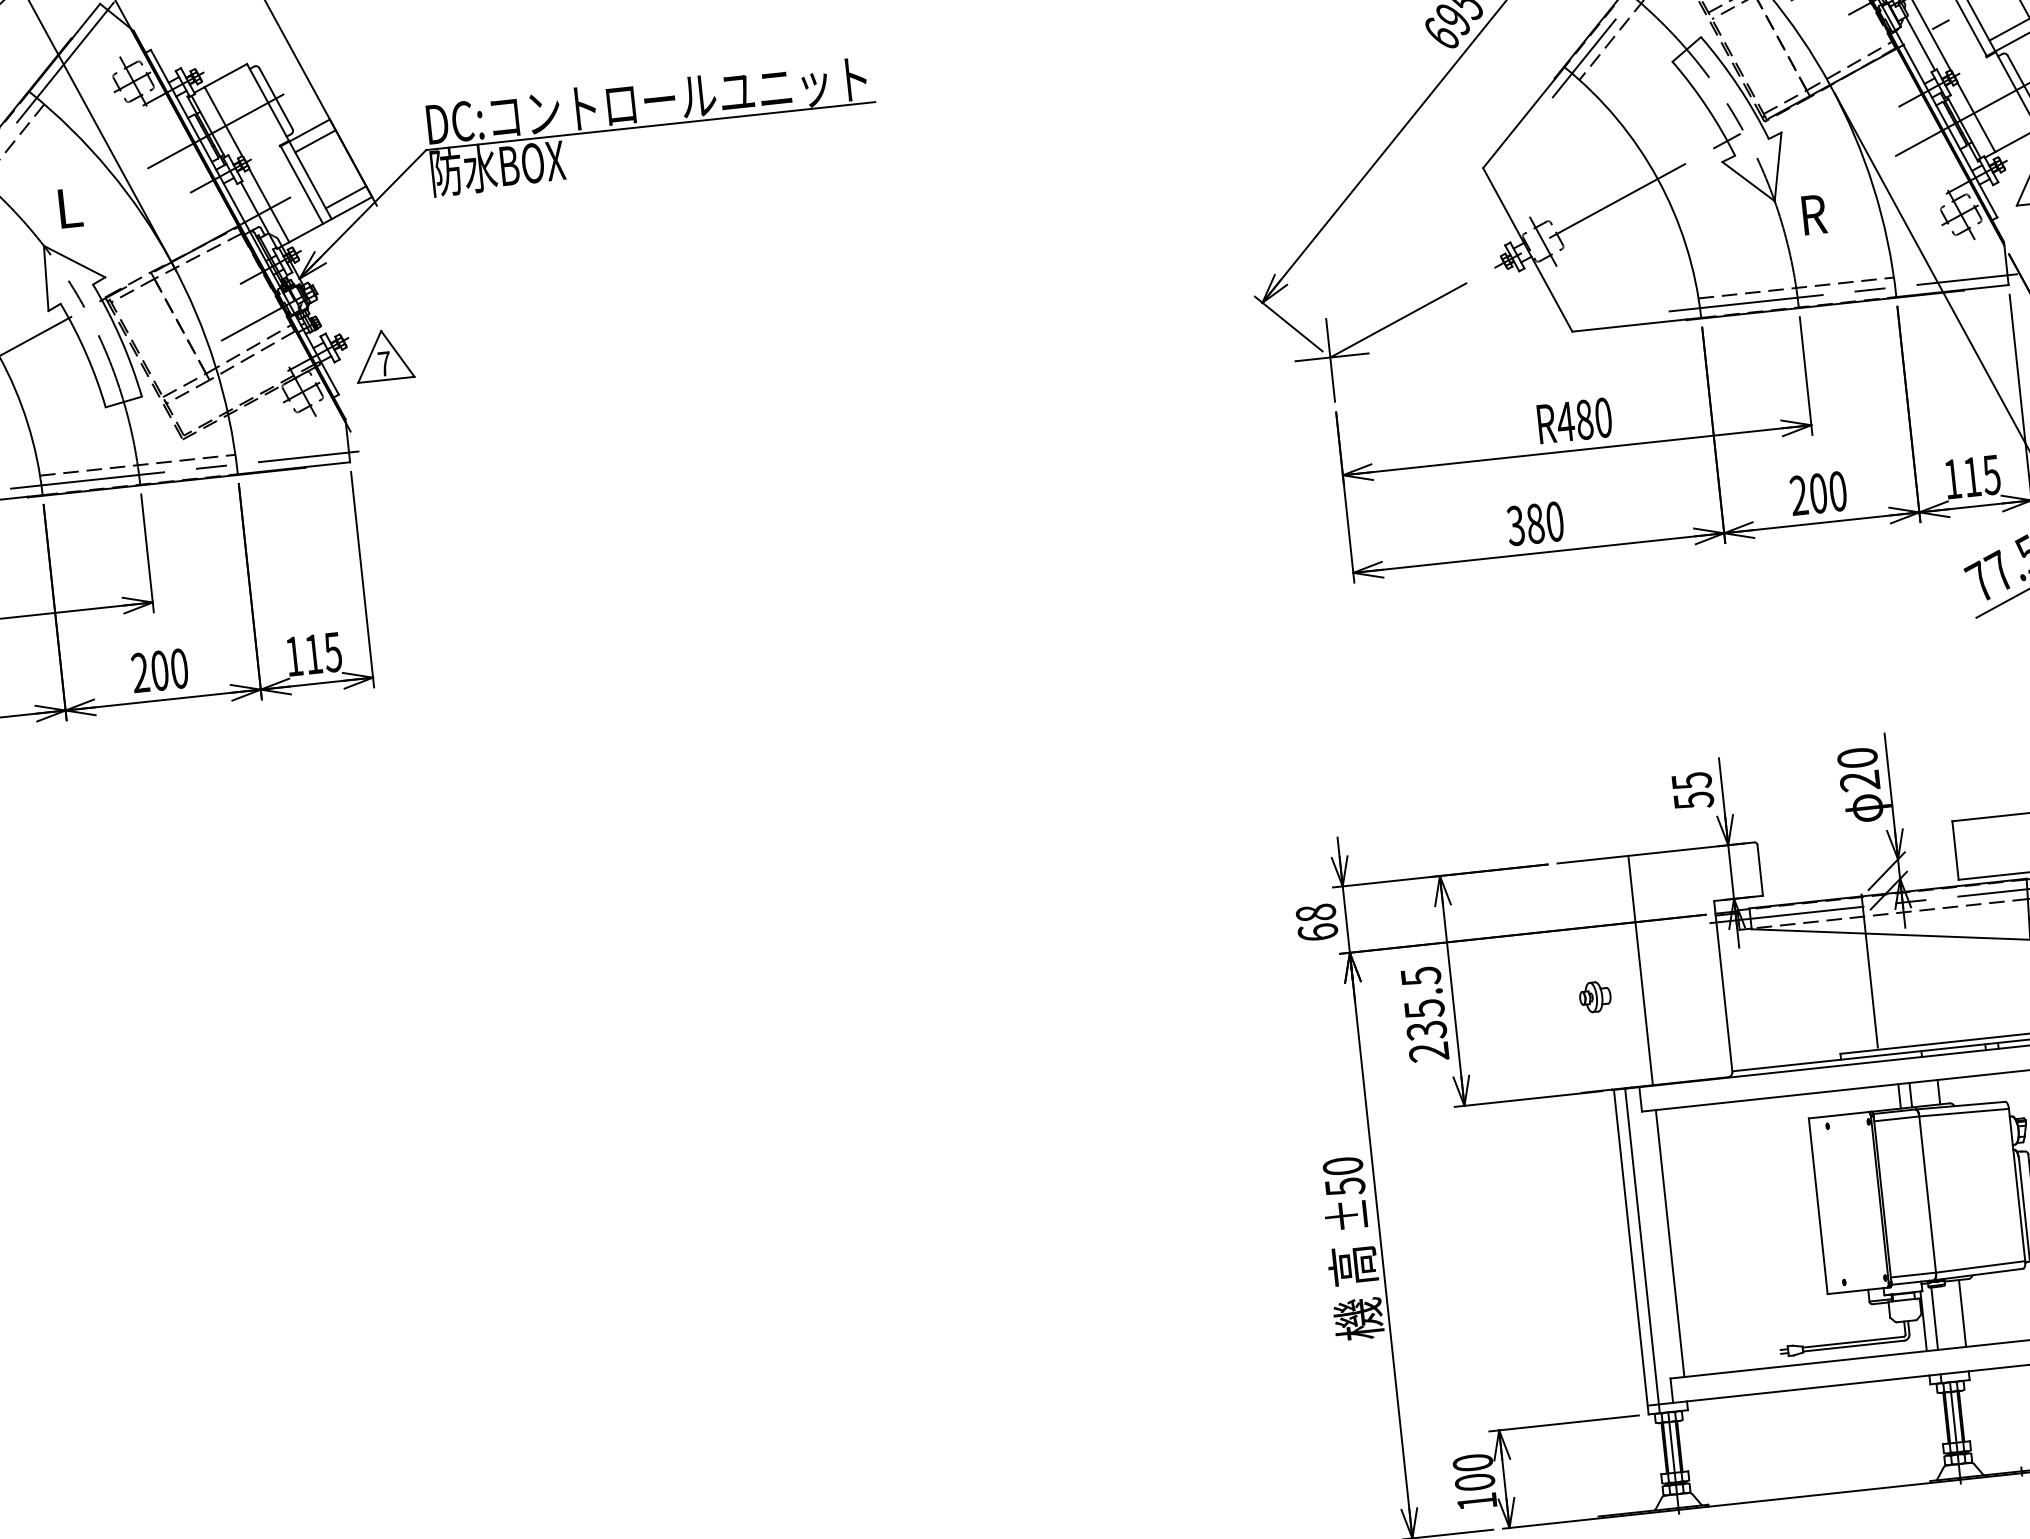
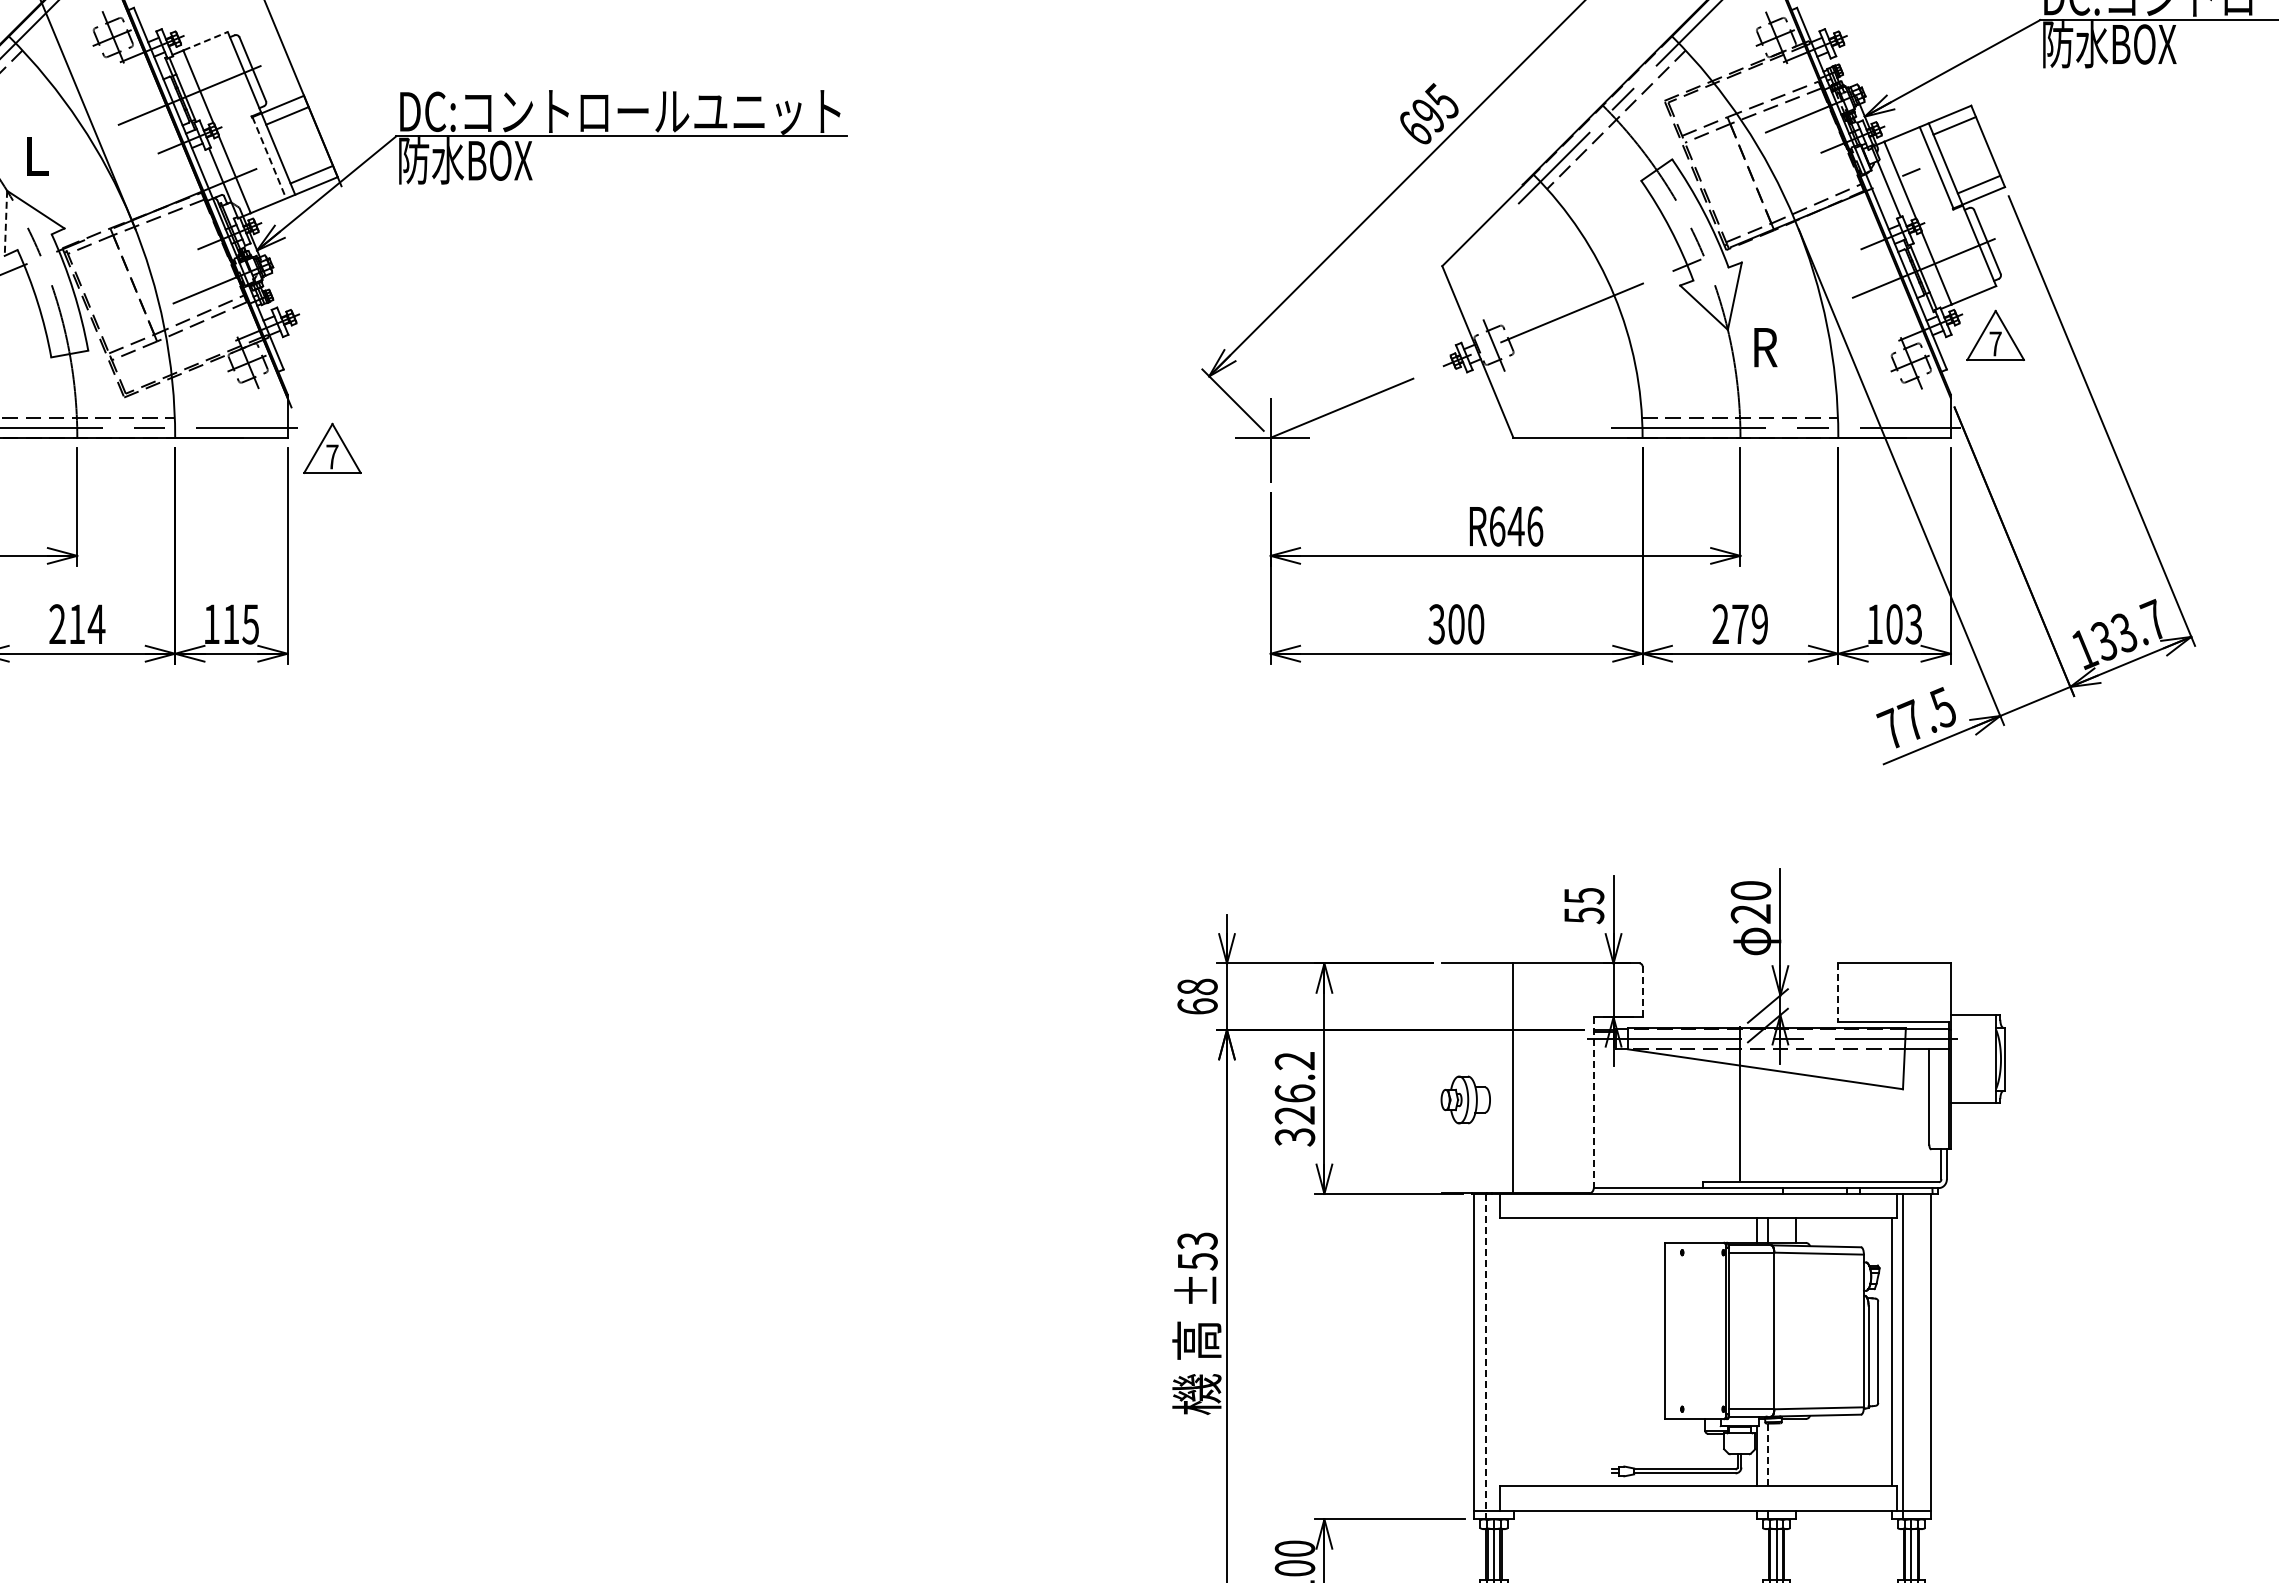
line: (225, 75) -> (205, 41), solid -> dashed
line: (302, 185) -> (269, 158), solid -> dashed
line: (45, 278) -> (5, 223), solid -> dashed
part: (383, 354) -> (332, 447), moved
text: (1583, 419) -> (1515, 526), R480 -> R646
text: (1982, 476) -> (1904, 624), 115 -> 103
text: (1828, 492) -> (1750, 624), 200 -> 279
text: (1535, 523) -> (1456, 624), 380 -> 300
text: (170, 669) -> (87, 624), 200 -> 214
line: (1955, 851) -> (1838, 993), solid -> dashed
line: (1760, 870) -> (1642, 991), solid -> dashed
line: (1723, 985) -> (1593, 1102), solid -> dashed
part: (1595, 996) -> (1465, 1099), size x1.6
text: (1424, 1014) -> (1294, 1099), 235.5 -> 326.2
text: (1342, 1165) -> (1197, 1240), ±50 -> ±53
line: (1669, 1243) -> (1513, 1352), removed
line: (1642, 1250) -> (1485, 1356), solid -> dashed
line: (1962, 1313) -> (1796, 1452), removed
line: (1935, 1319) -> (1768, 1455), solid -> dashed

